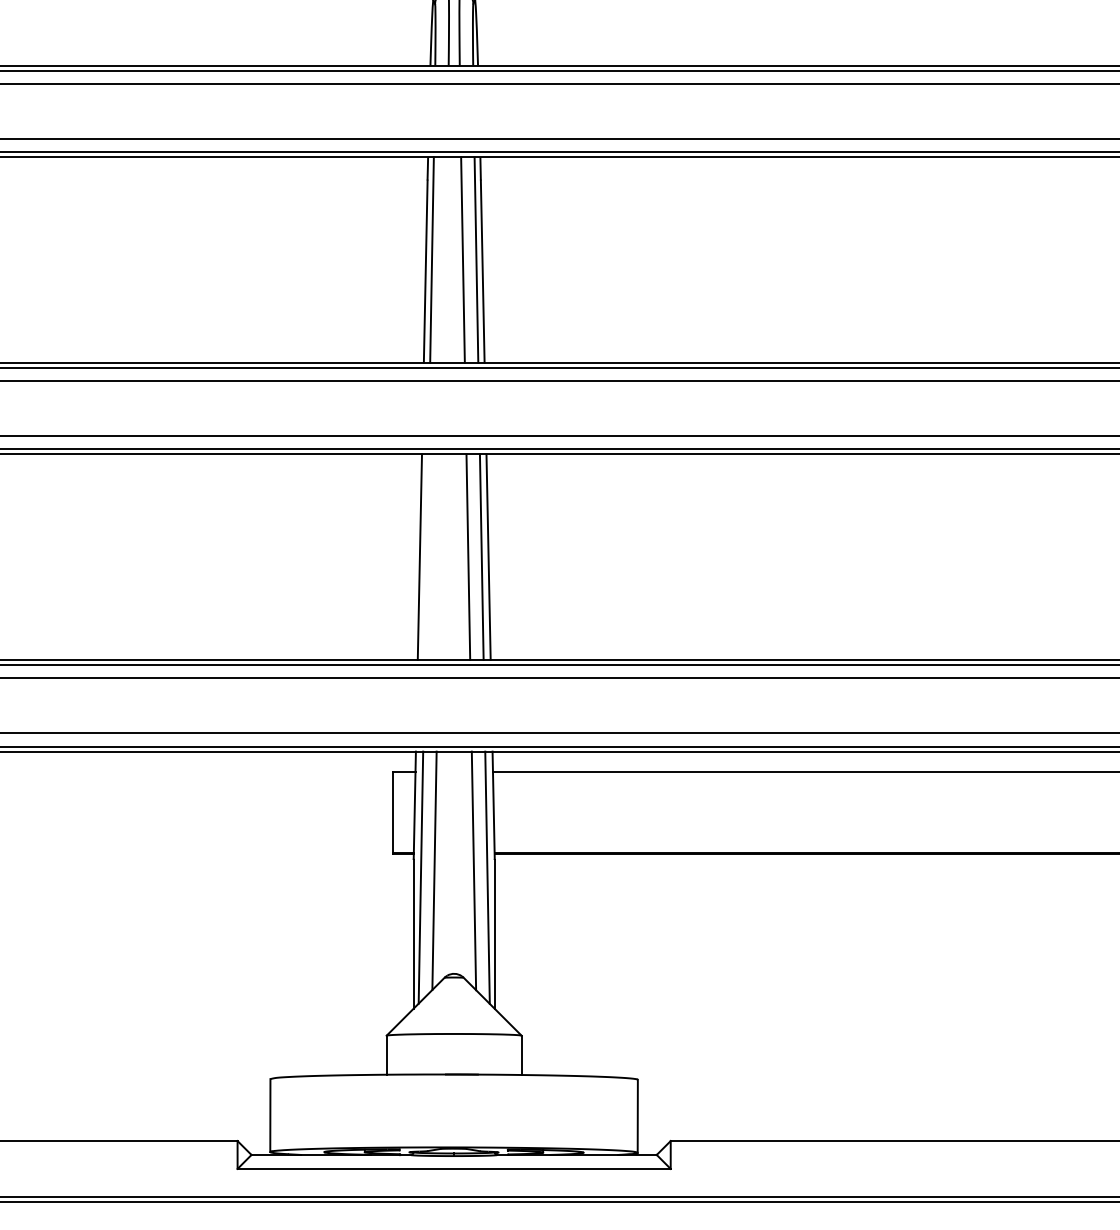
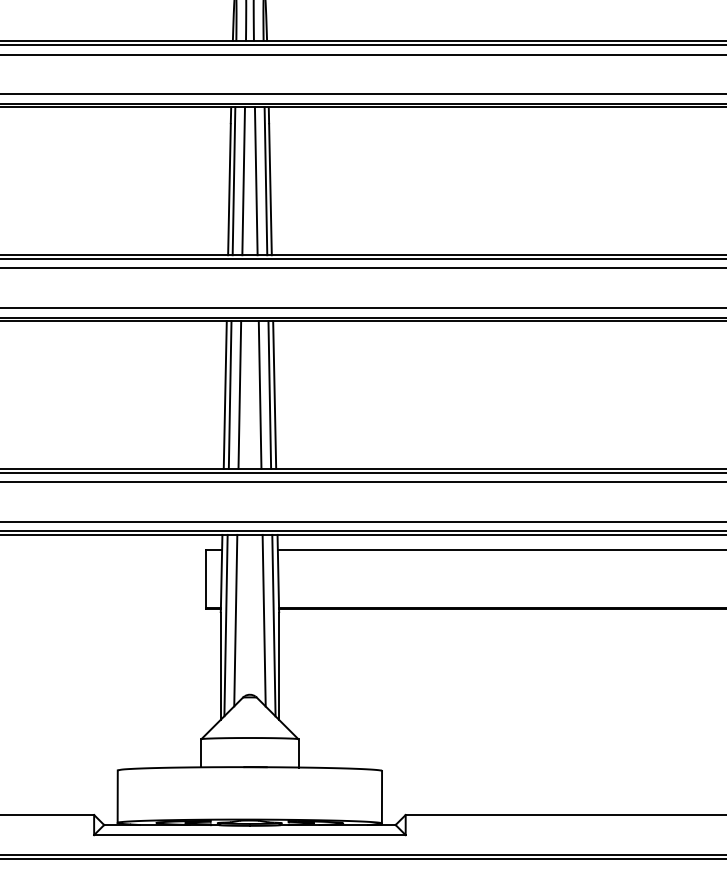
line: (445, 259) -> (243, 180), added
line: (426, 556) -> (230, 394), added
line: (440, 556) -> (240, 394), added

